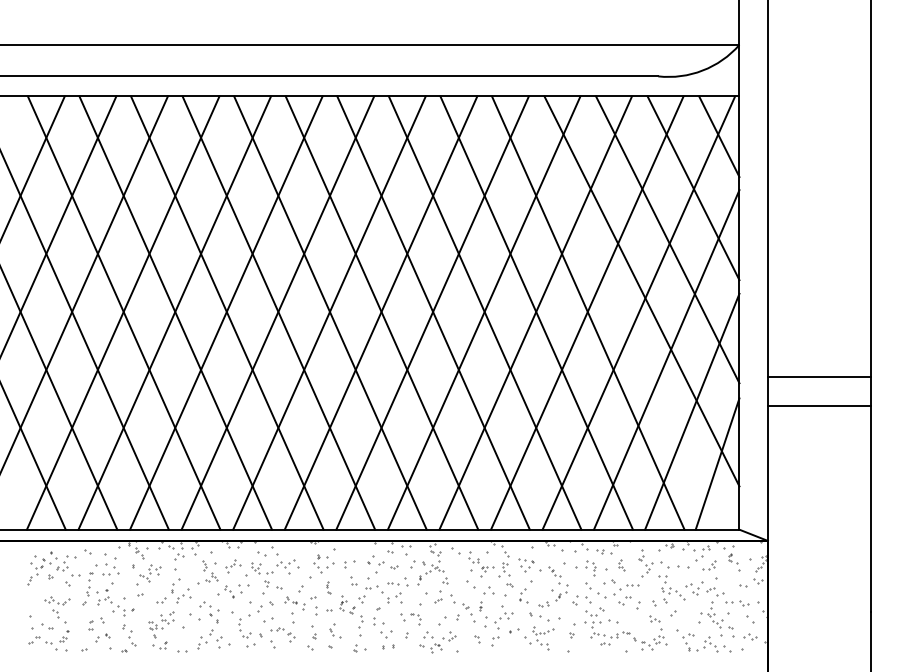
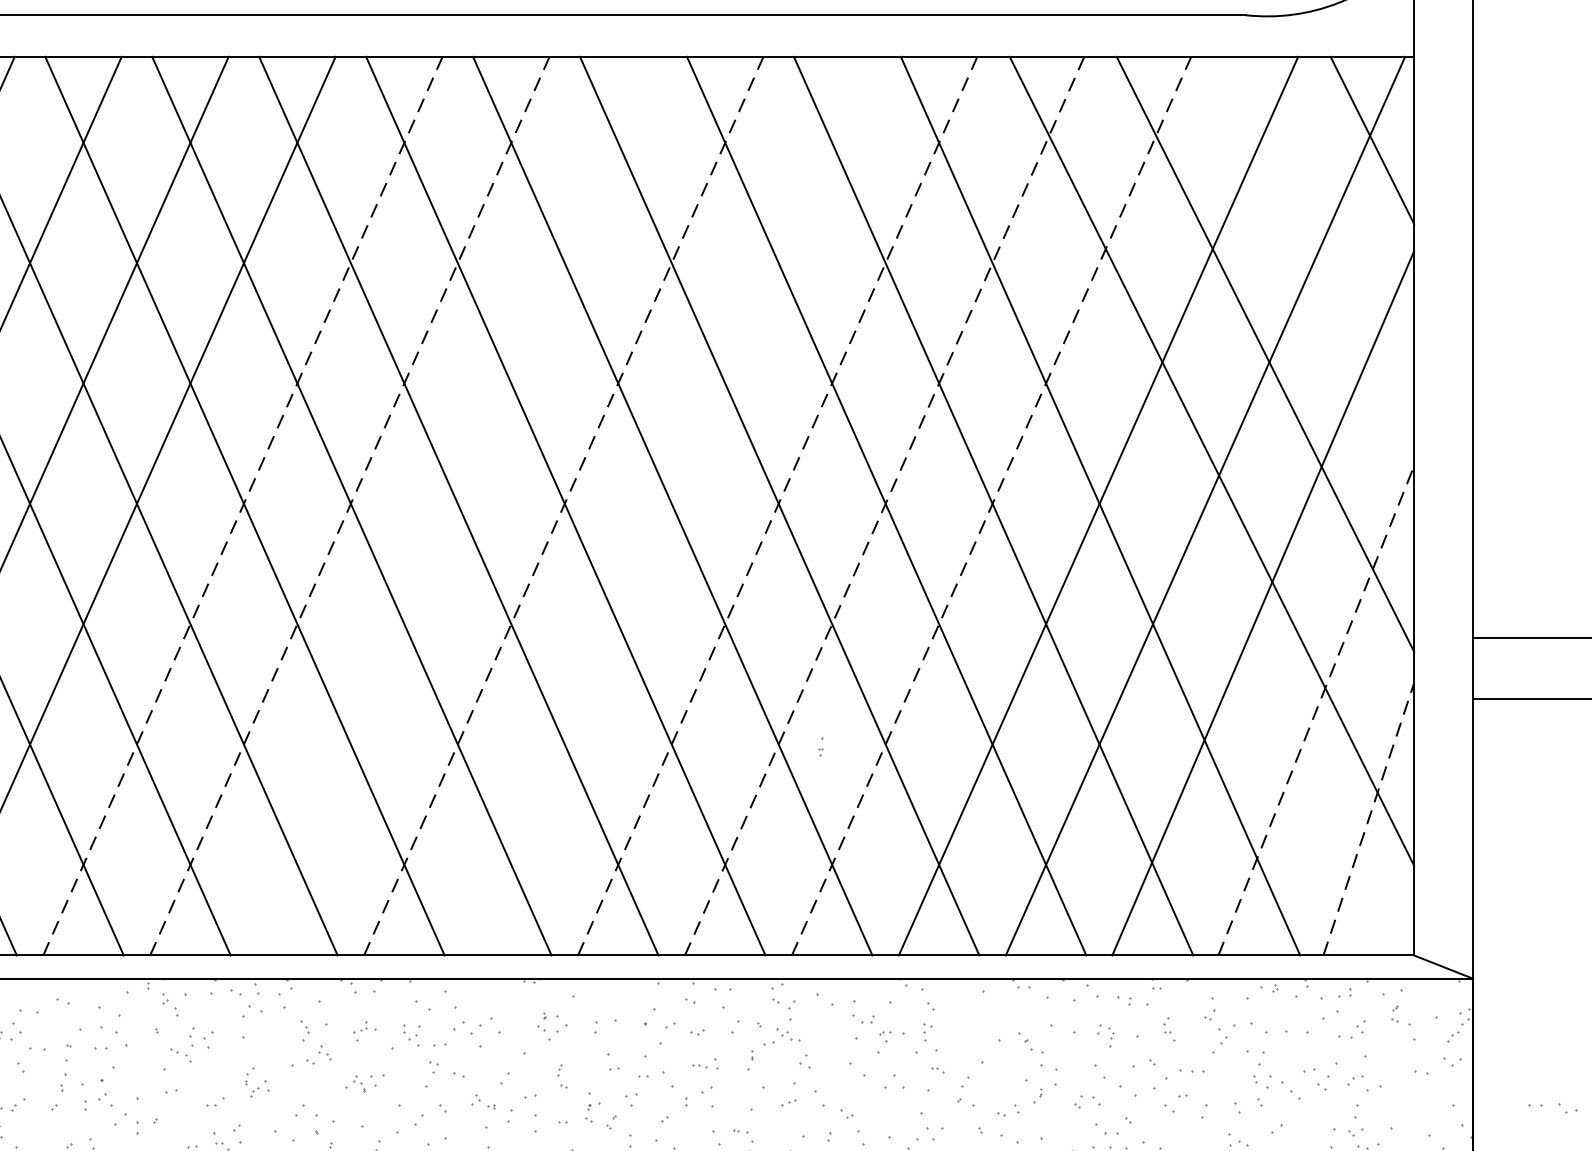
line: (693, 188) -> (1318, 247), removed
line: (174, 312) -> (242, 504), solid -> dashed
line: (226, 312) -> (350, 504), solid -> dashed
line: (277, 312) -> (455, 504), removed
line: (329, 312) -> (563, 504), solid -> dashed
line: (380, 312) -> (669, 504), removed
line: (432, 312) -> (777, 504), solid -> dashed
line: (535, 312) -> (991, 504), solid -> dashed
line: (483, 313) -> (883, 507), solid -> dashed
line: (692, 411) -> (1316, 710), solid -> dashed
line: (717, 463) -> (1368, 818), solid -> dashed
part: (323, 563) -> (551, 1025), size x0.7
part: (526, 565) -> (972, 1029), removed
part: (233, 566) -> (364, 1031), size x0.7
part: (590, 568) -> (1105, 1035), size x0.7
part: (397, 581) -> (704, 1062), size x0.6
part: (181, 590) -> (256, 1081), size x0.6
part: (233, 591) -> (364, 1083), size x0.6
part: (581, 600) -> (1086, 1102), size x0.7
part: (737, 603) -> (1553, 1108), moved
part: (480, 606) -> (821, 747), moved

